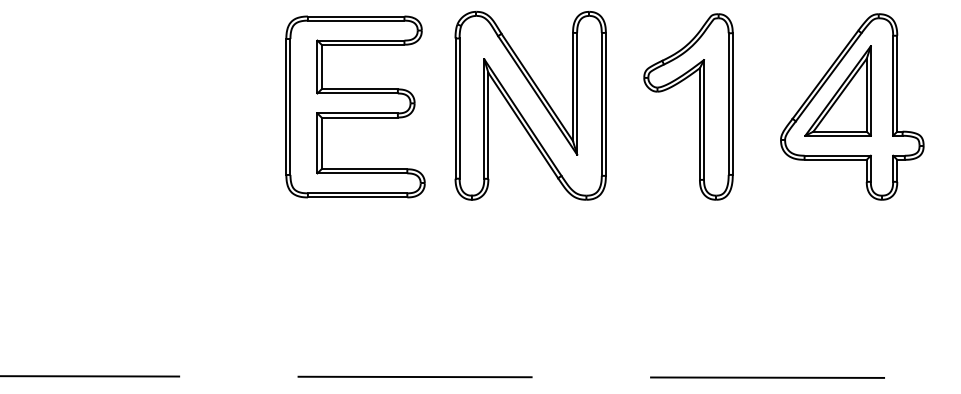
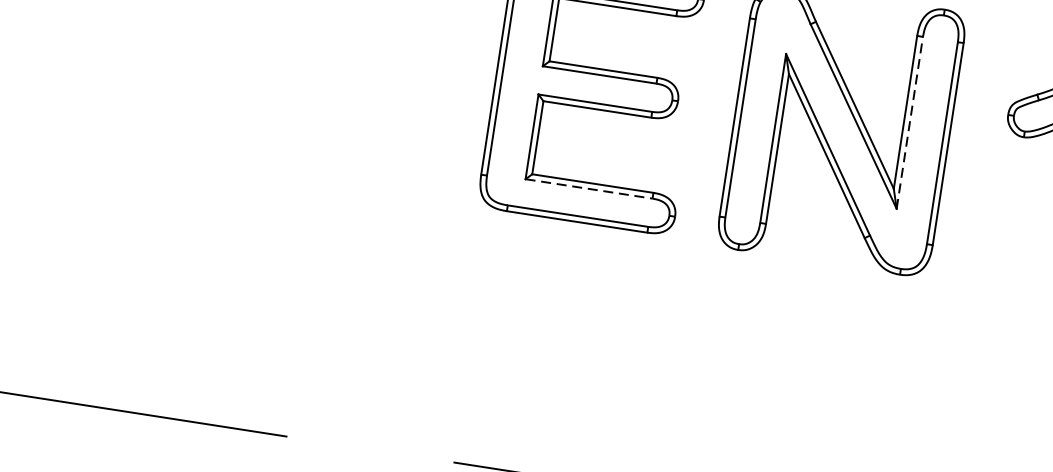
line: (577, 93) -> (910, 122), solid -> dashed
line: (362, 173) -> (589, 189), solid -> dashed

